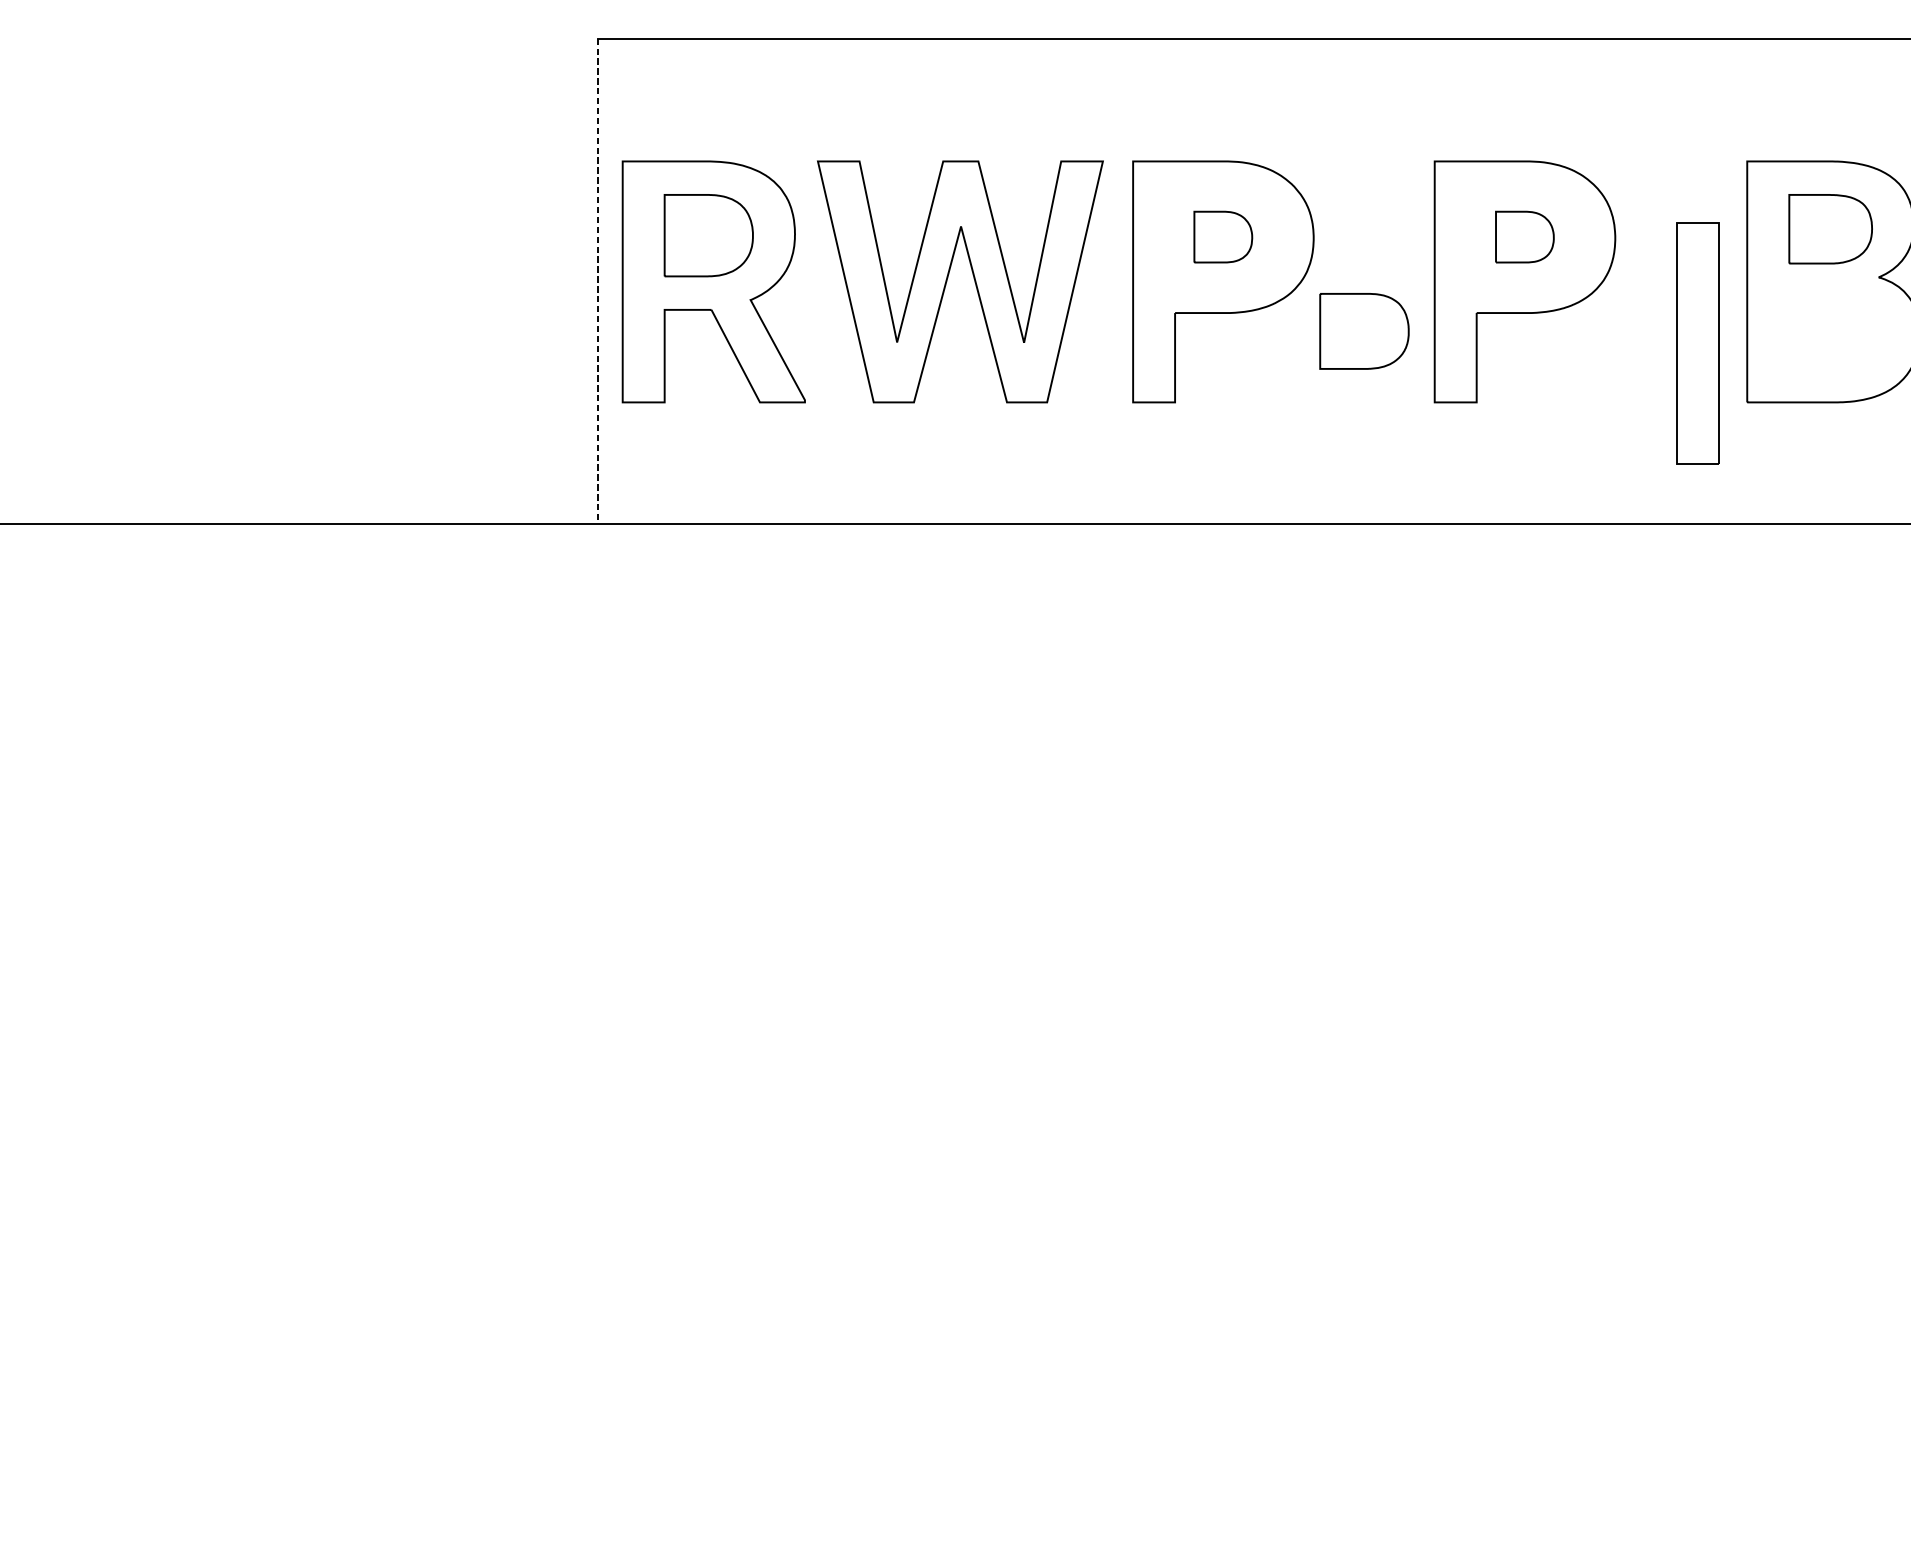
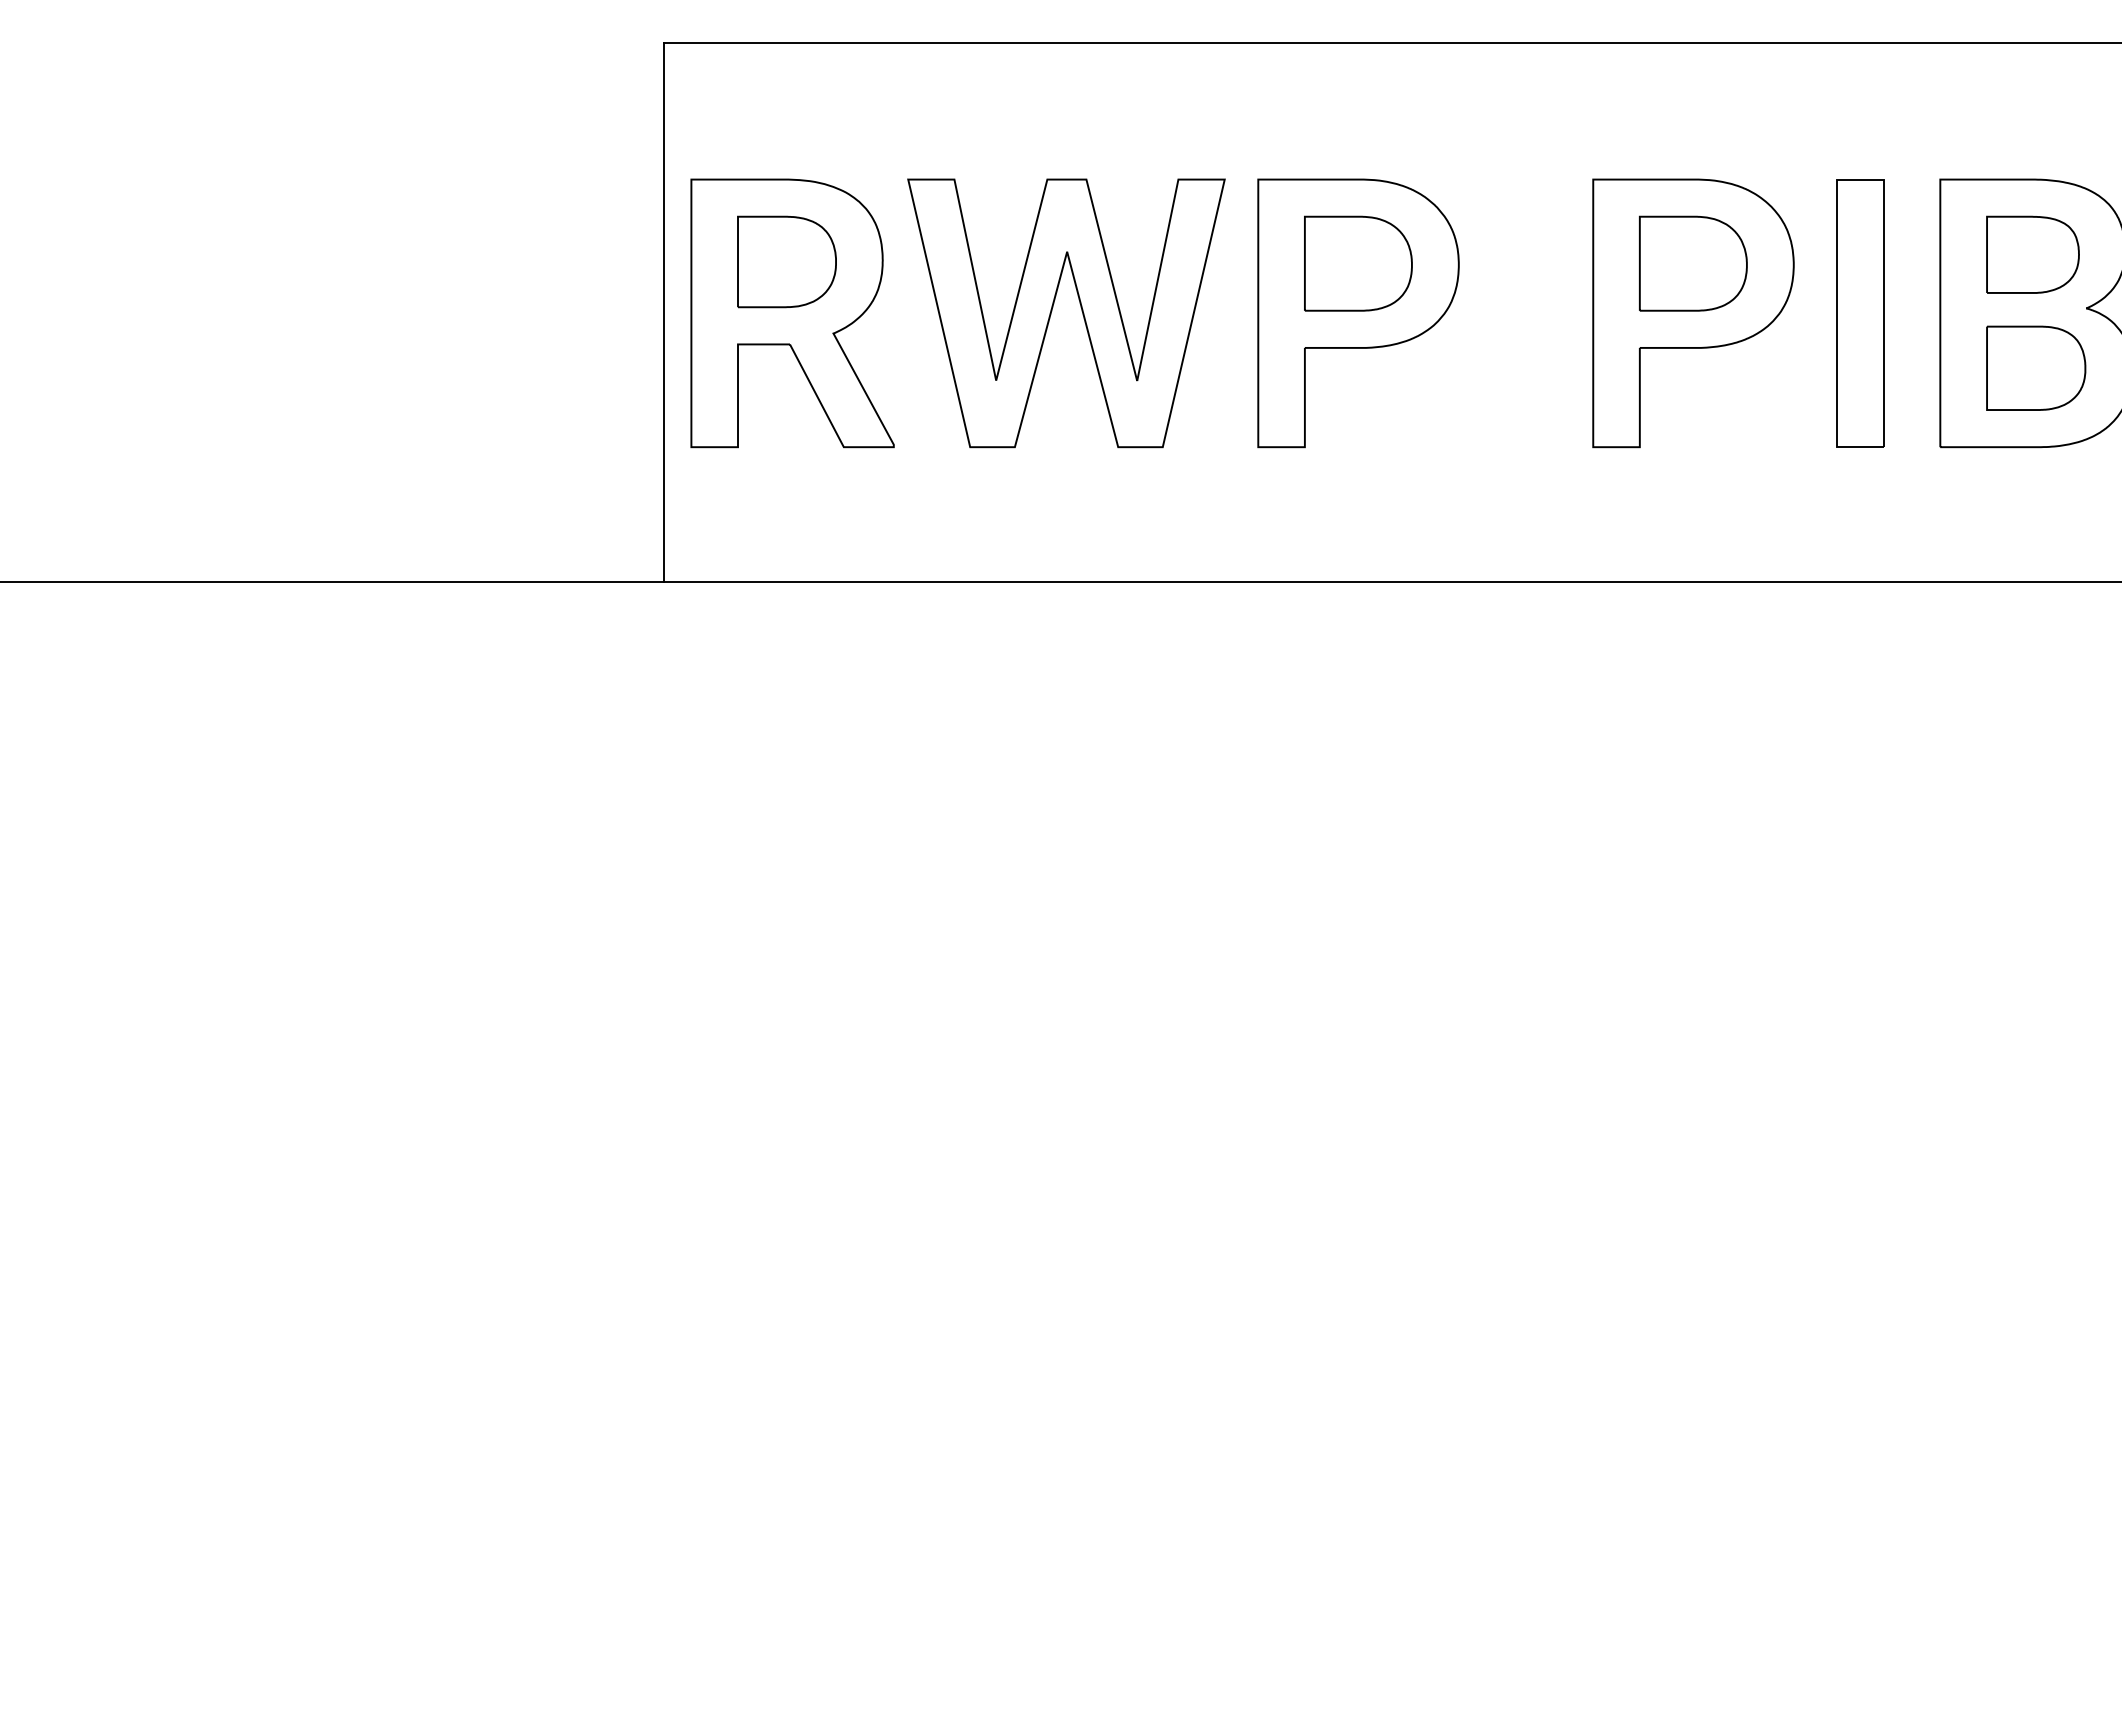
part: (1223, 237) -> (1358, 263), size x1.67
part: (1525, 237) -> (1693, 263), size x1.67
line: (598, 282) -> (664, 313), dashed -> solid
part: (1364, 330) -> (2036, 367), moved
part: (1697, 343) -> (1860, 313), moved

